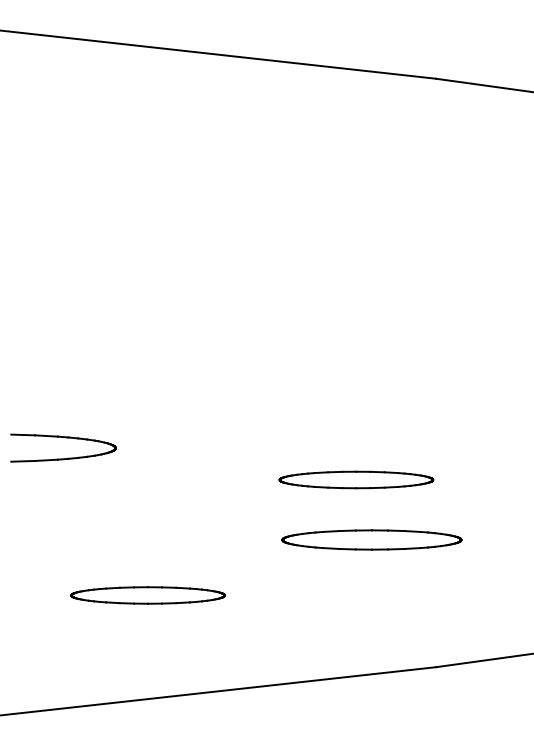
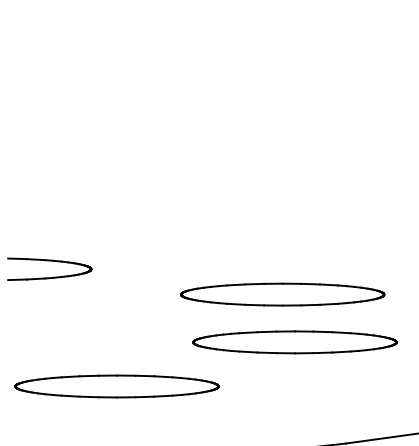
part: (356, 479) -> (282, 294), size x1.67
part: (371, 539) -> (294, 341), size x1.43
part: (147, 595) -> (116, 386), size x1.67

